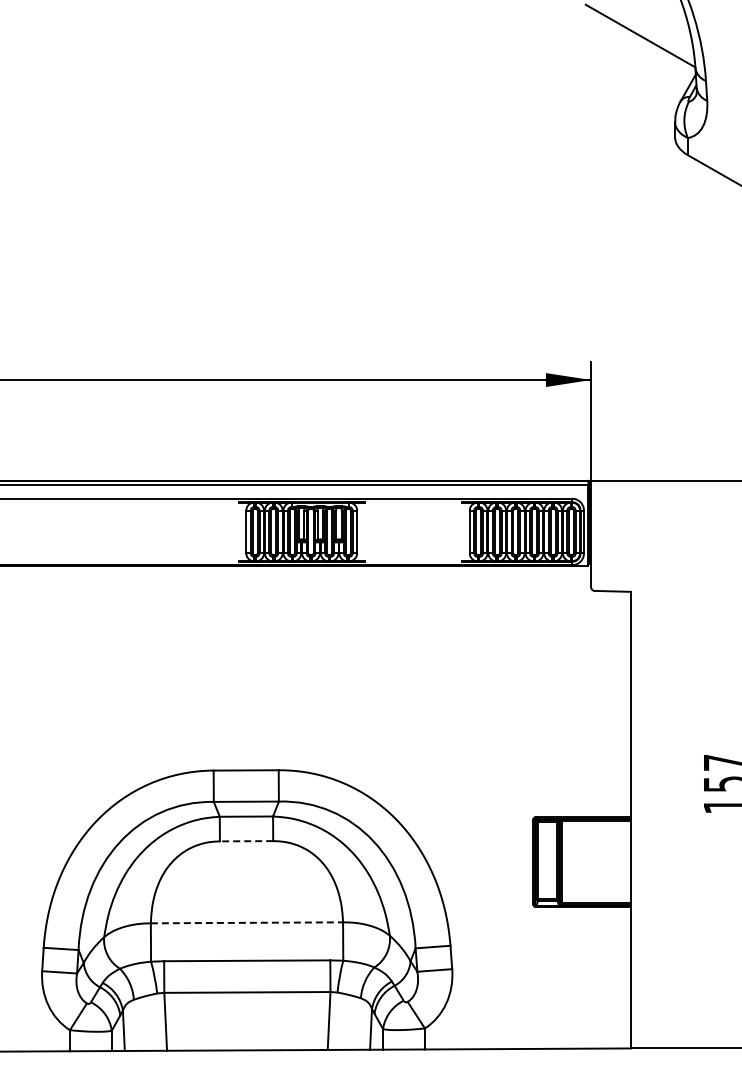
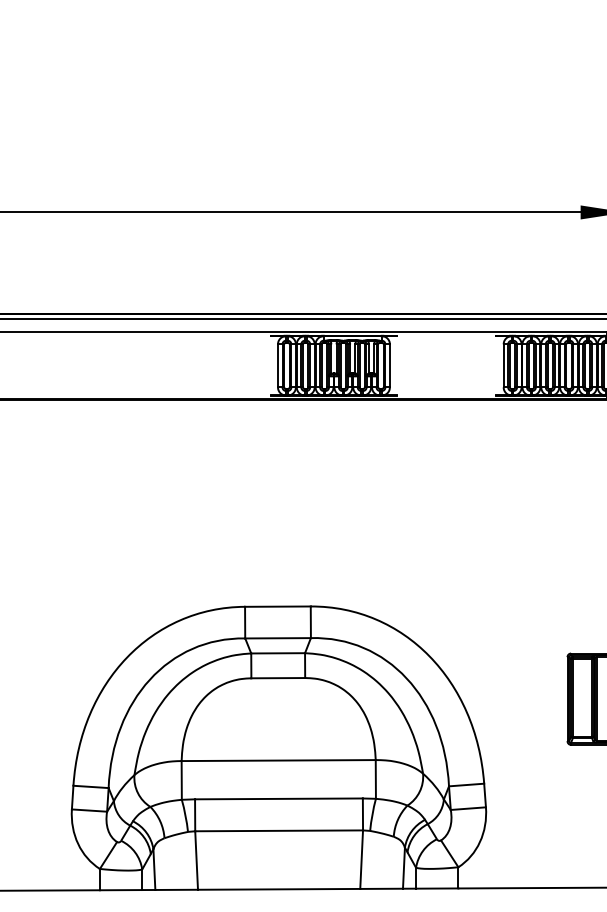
line: (246, 841) -> (278, 678), dashed -> solid
line: (247, 922) -> (279, 760), dashed -> solid

